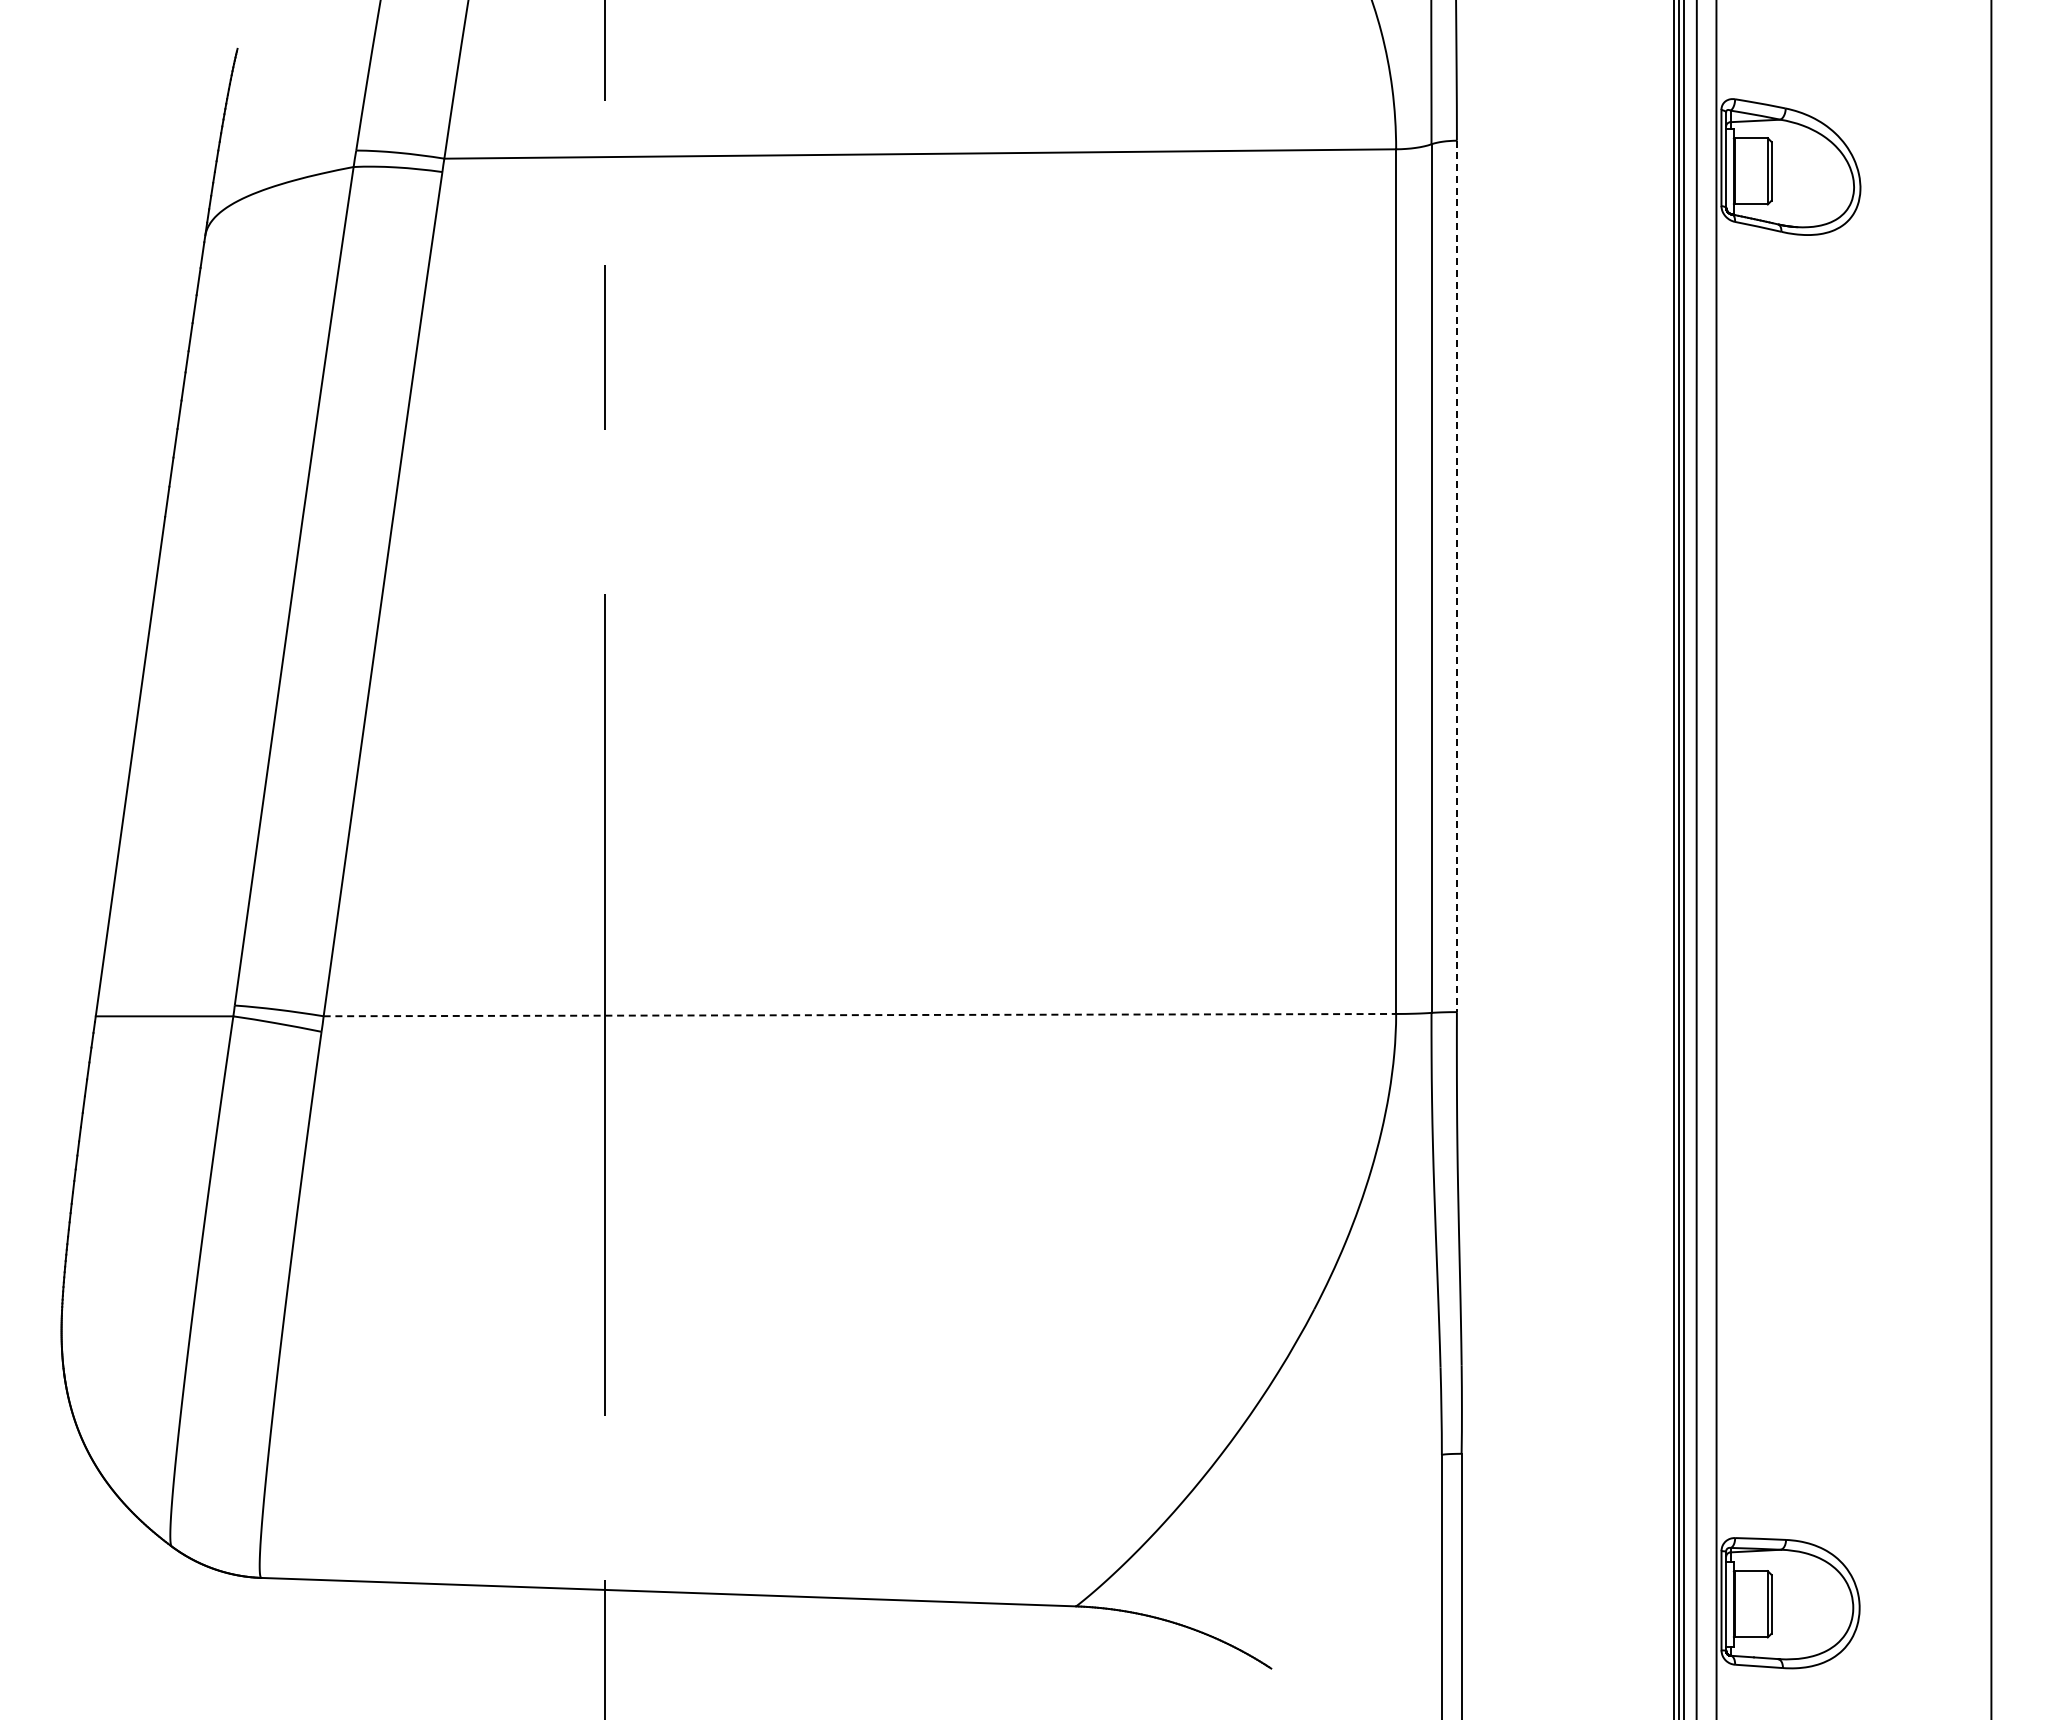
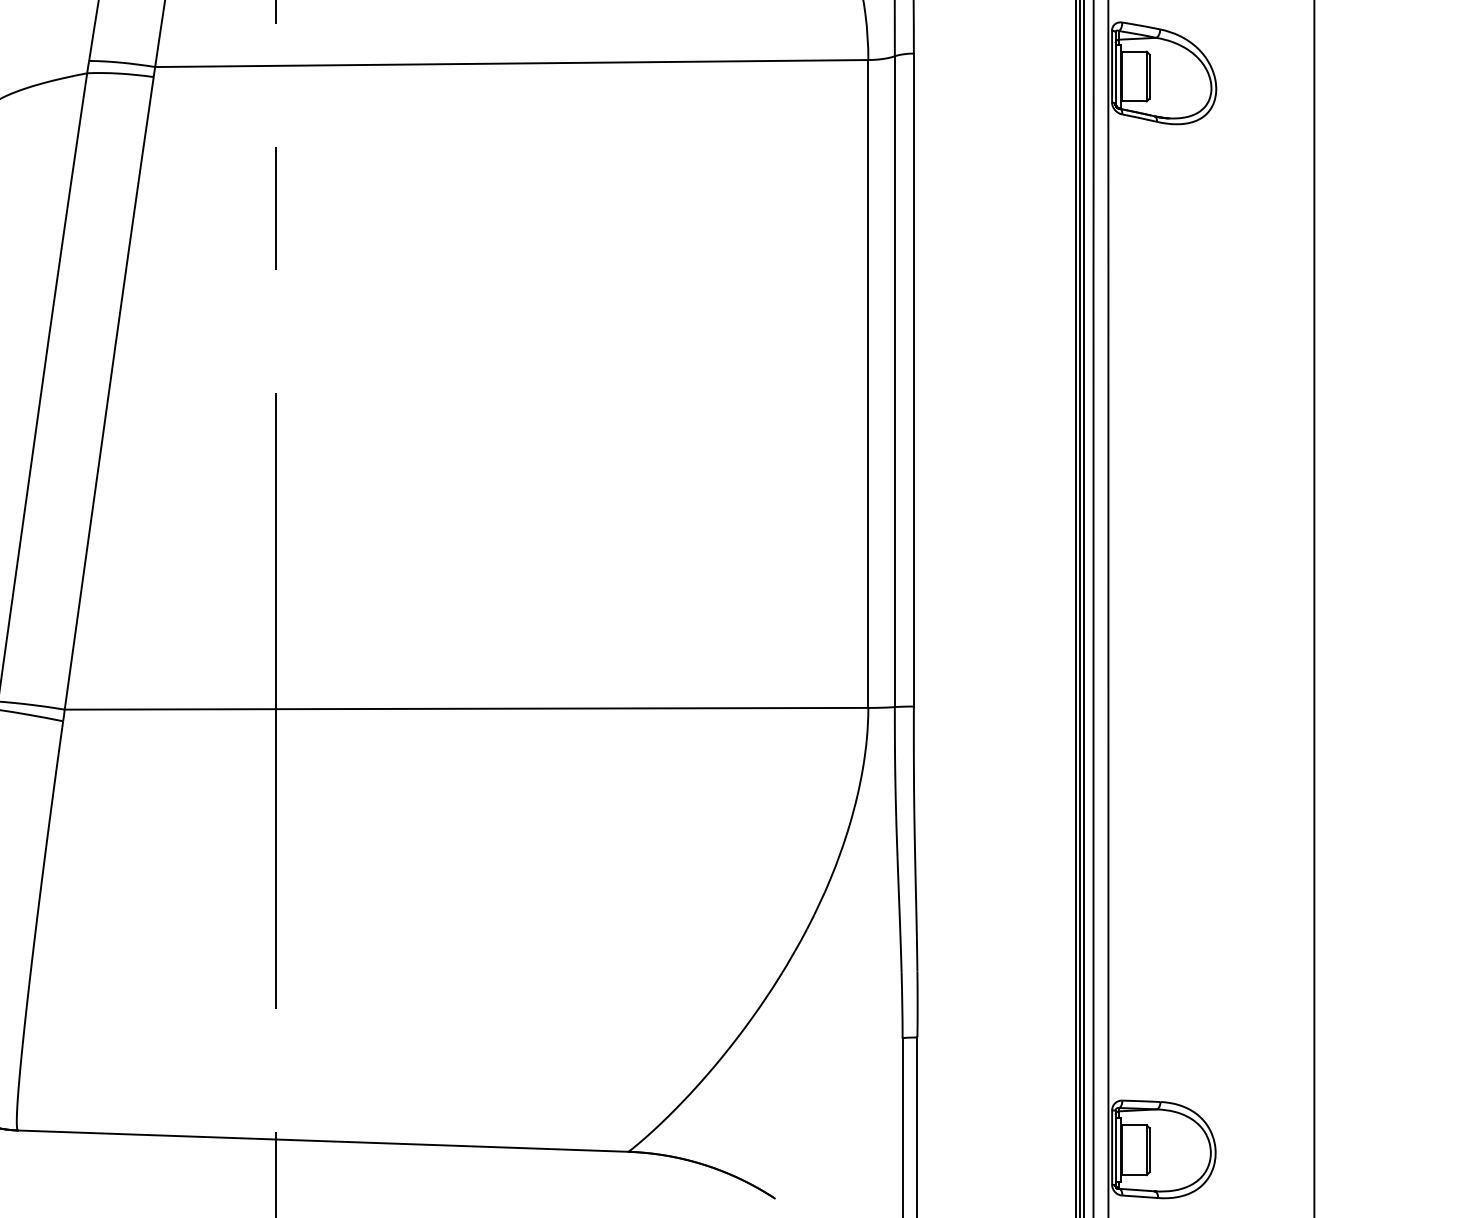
line: (1456, 576) -> (913, 380), dashed -> solid
line: (860, 1015) -> (466, 709), dashed -> solid

